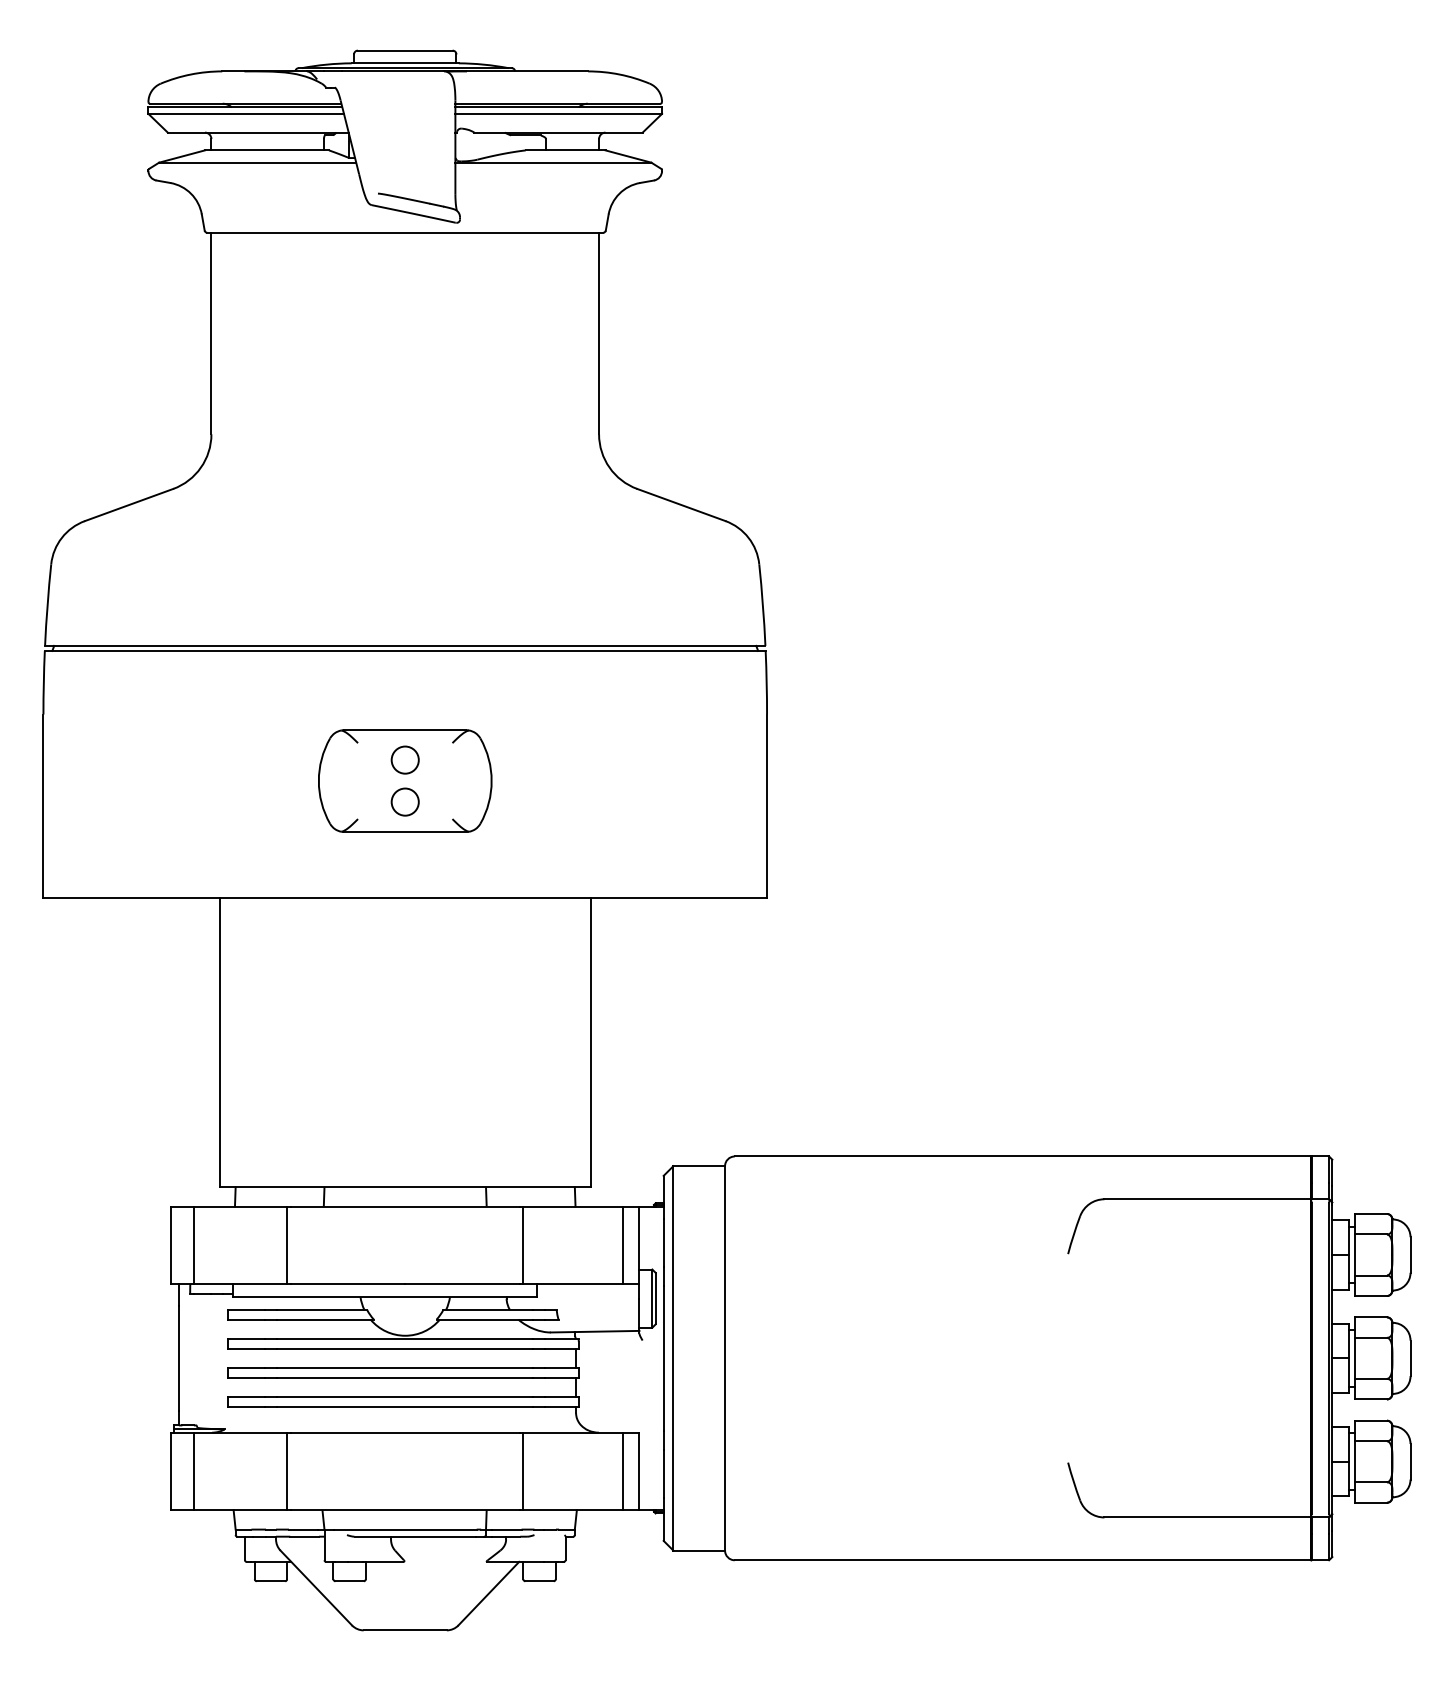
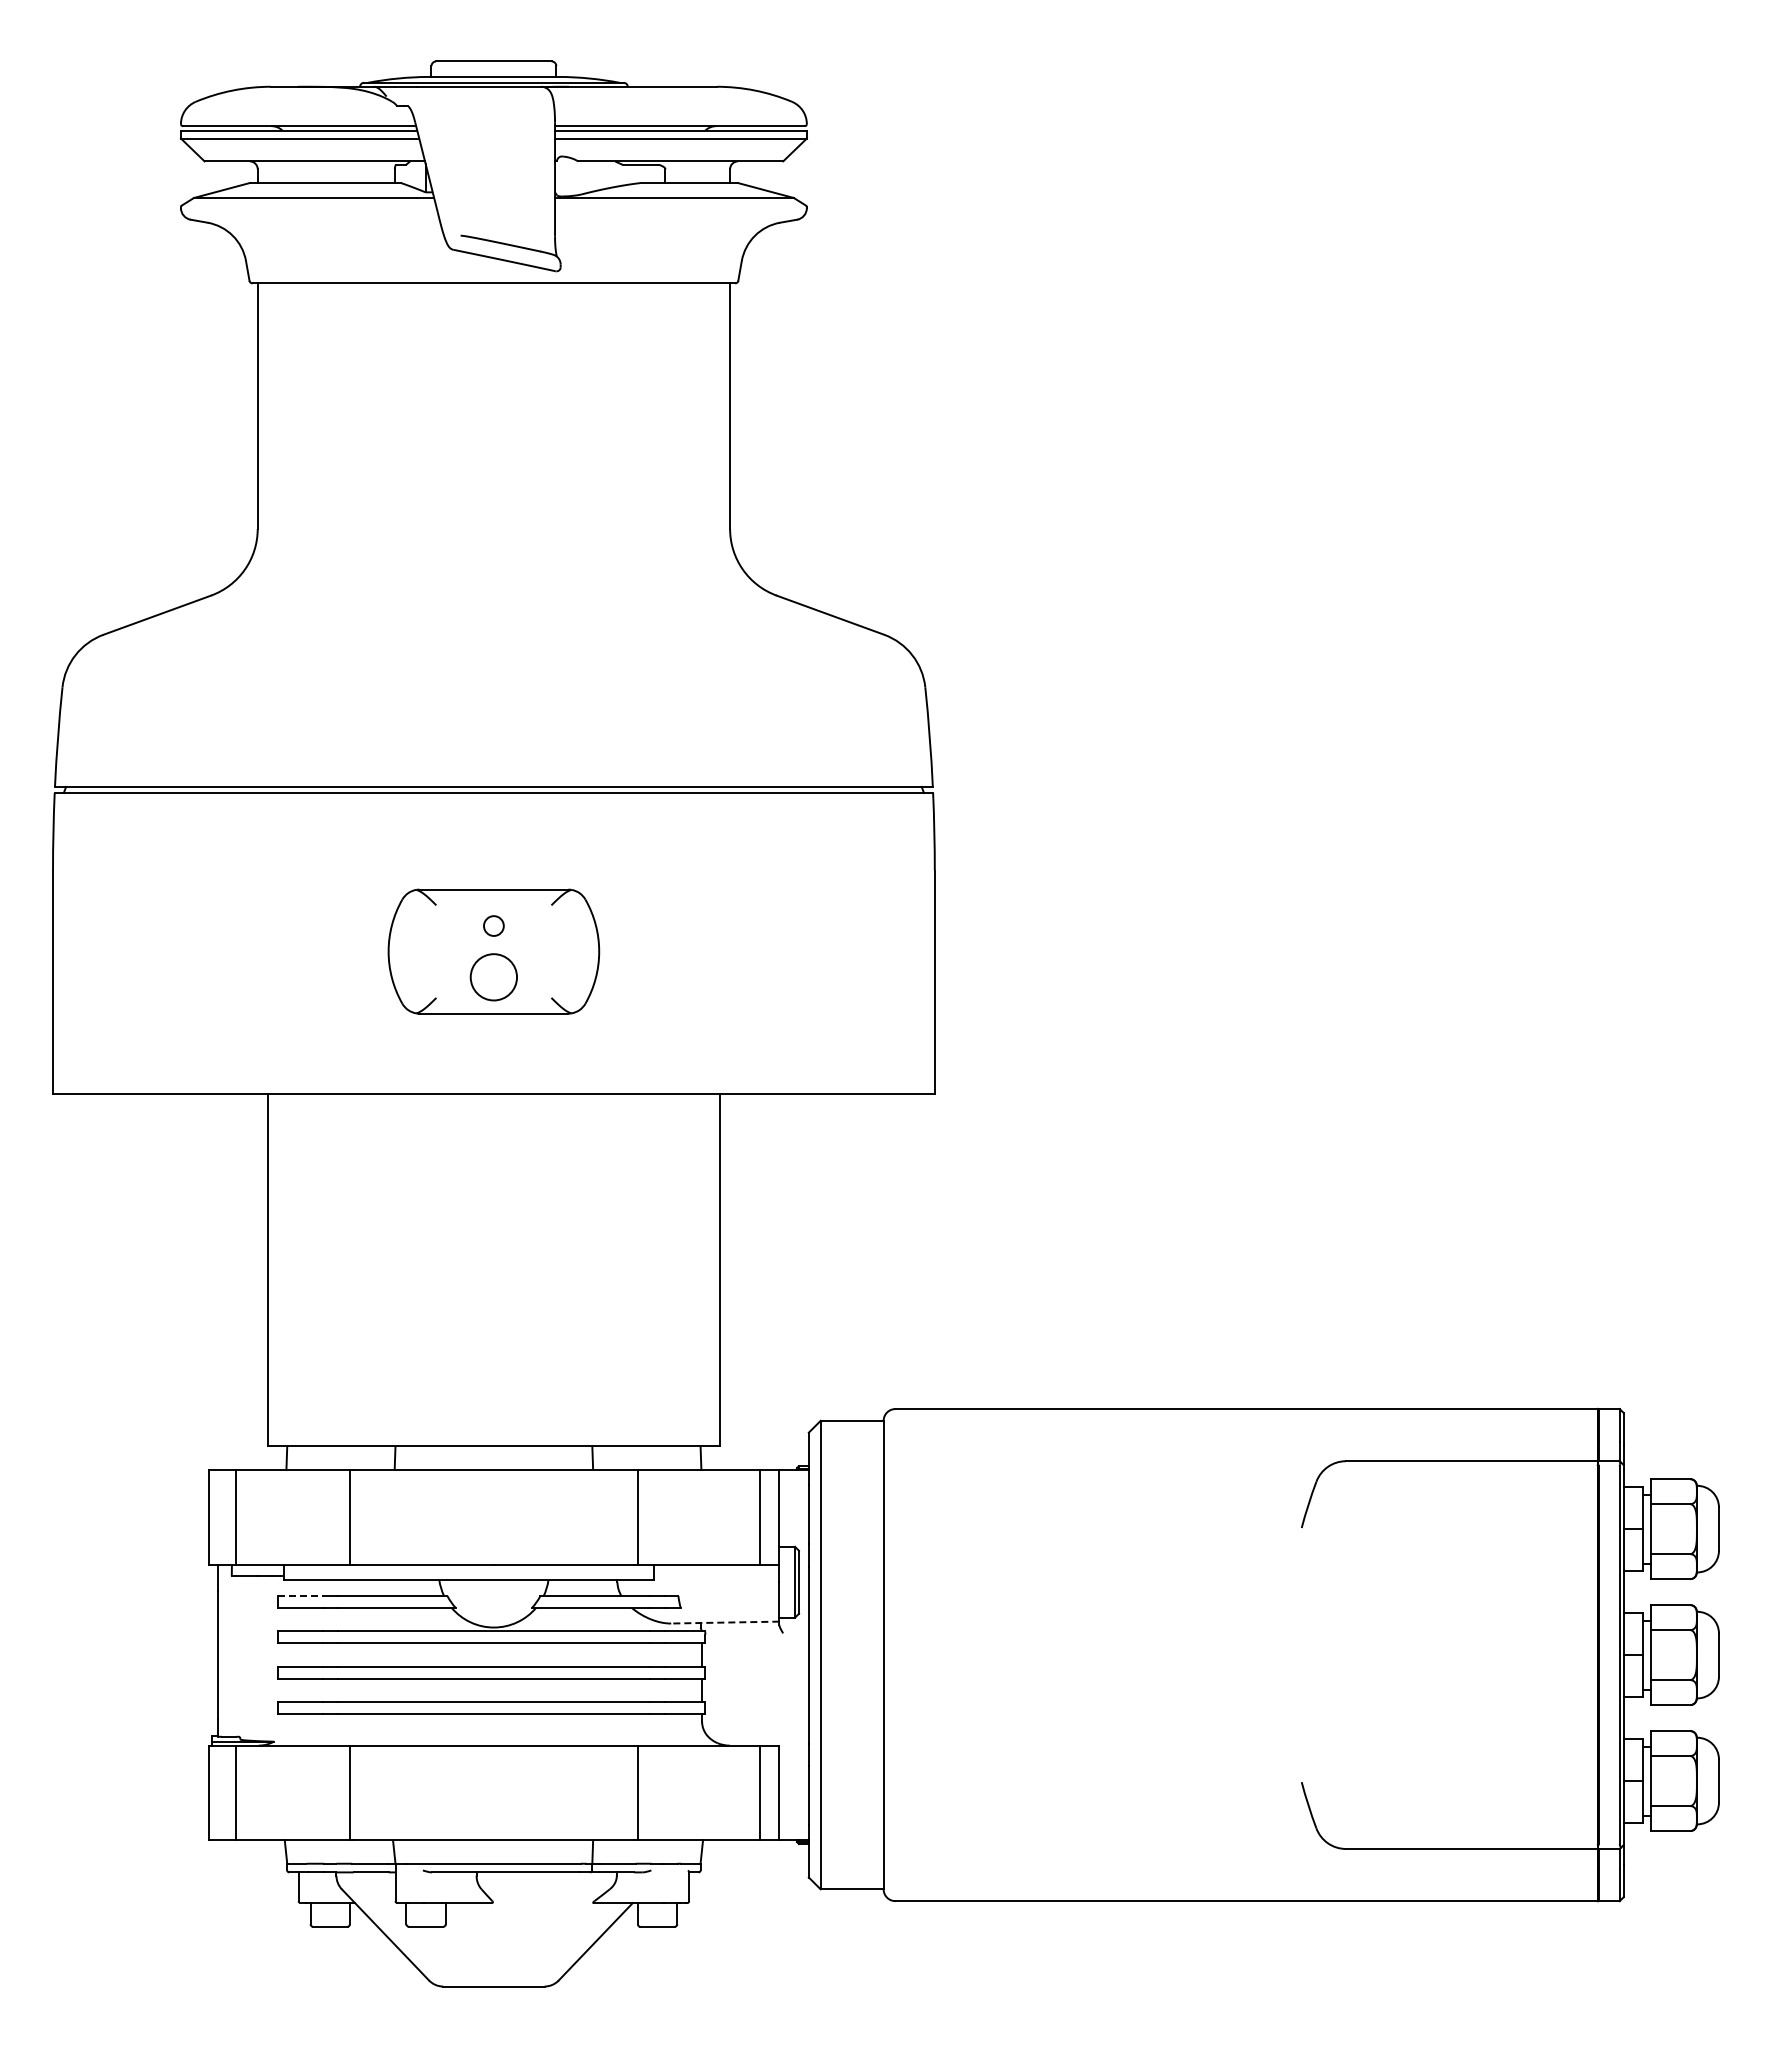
circle: (404, 759) -> (493, 925), size x0.6
circle: (404, 801) -> (493, 976), size x1.4
line: (246, 1310) -> (300, 1596), solid -> dashed
line: (594, 1331) -> (724, 1622), solid -> dashed

